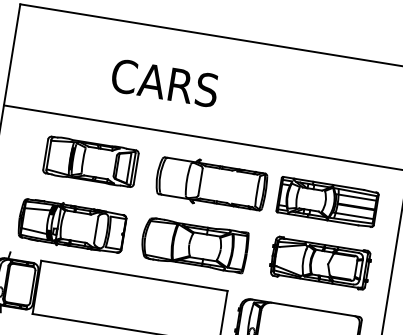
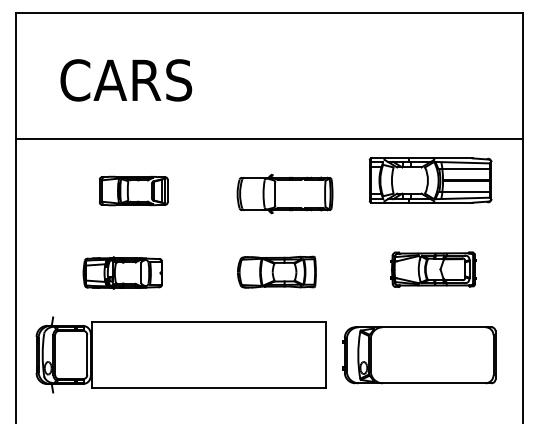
text: (165, 83) -> (126, 80), moved
part: (91, 161) -> (133, 190), size x0.6
part: (211, 183) -> (284, 193), size x0.7
part: (327, 202) -> (430, 180), moved
part: (71, 225) -> (122, 272), size x0.6
part: (194, 244) -> (276, 271), size x0.6
part: (320, 263) -> (433, 269), size x0.7

